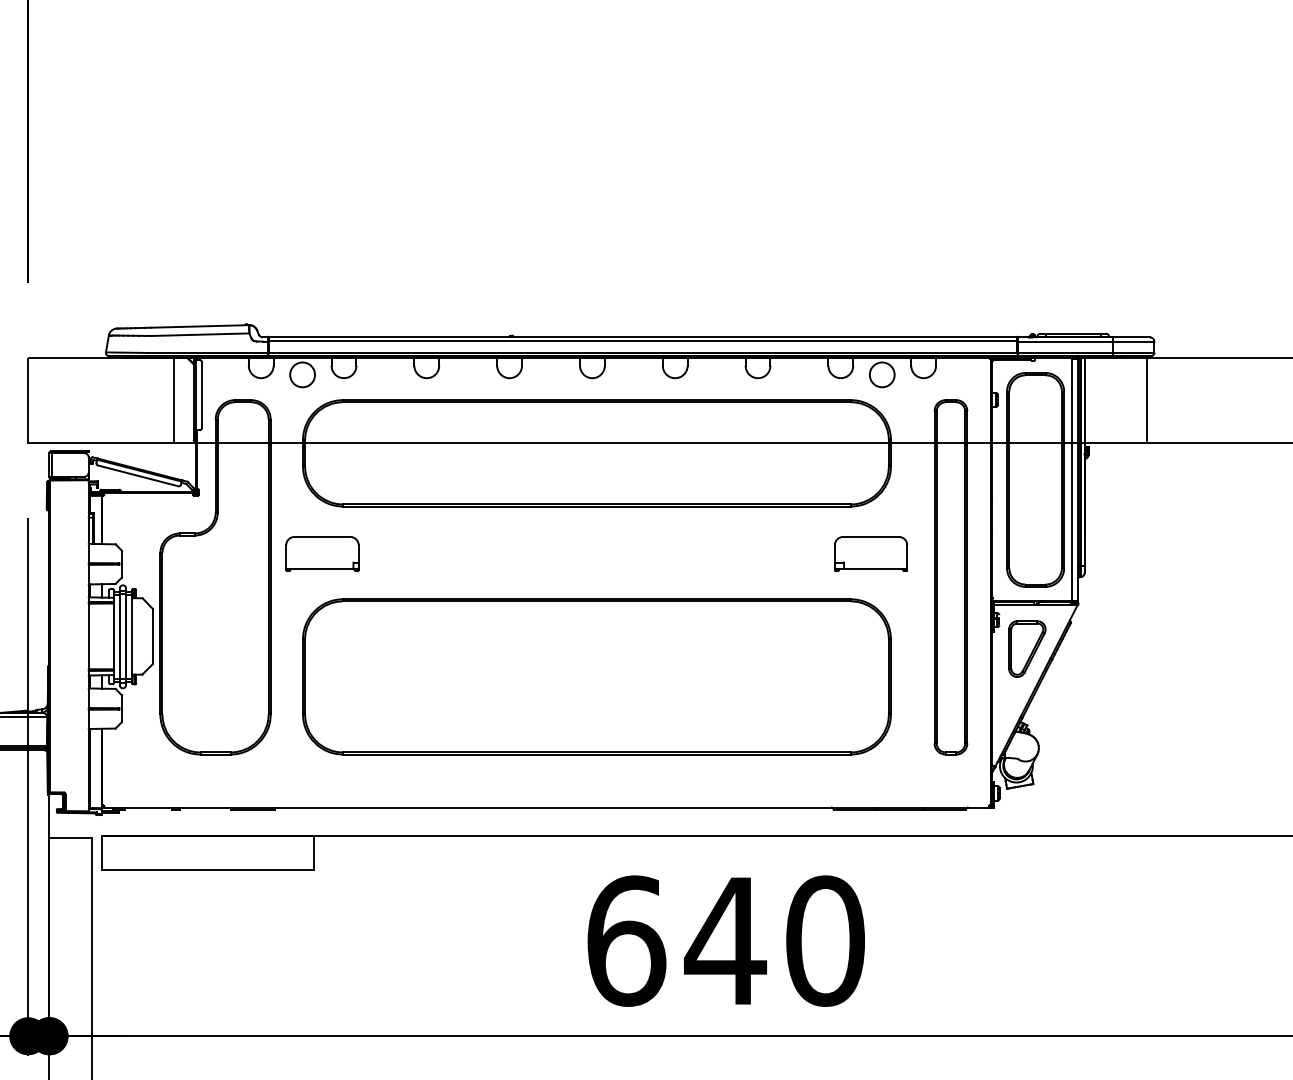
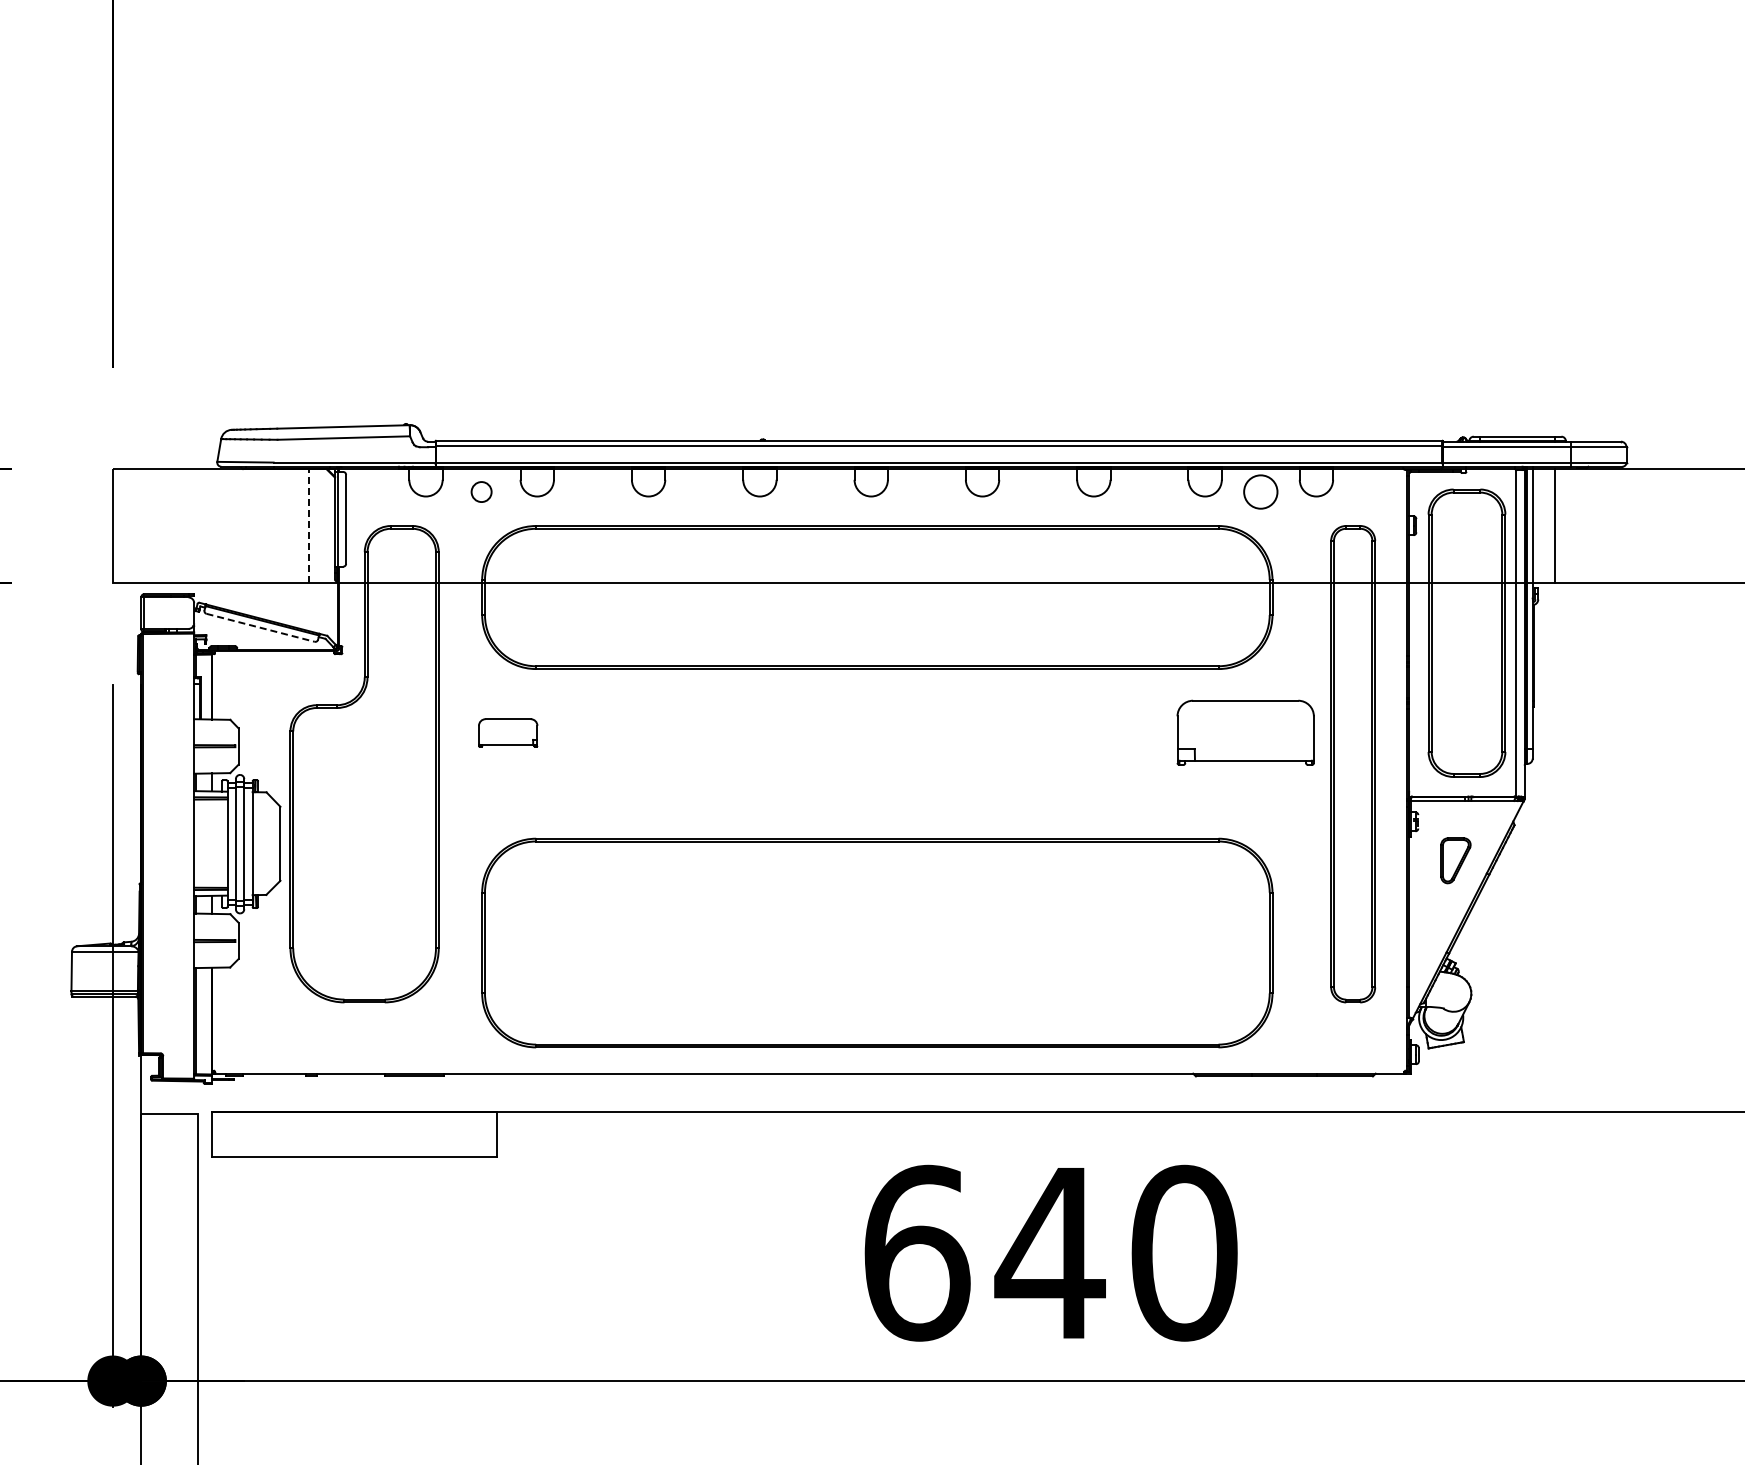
circle: (302, 374) -> (481, 491), size x0.6
line: (1146, 399) -> (1554, 525), moved
line: (174, 400) -> (309, 526), solid -> dashed
line: (138, 475) -> (260, 627), solid -> dashed
part: (321, 553) -> (507, 732), size x0.6
part: (870, 553) -> (1245, 732), size x1.4
part: (1027, 648) -> (1455, 860), size x0.6
part: (597, 676) -> (877, 942), moved

